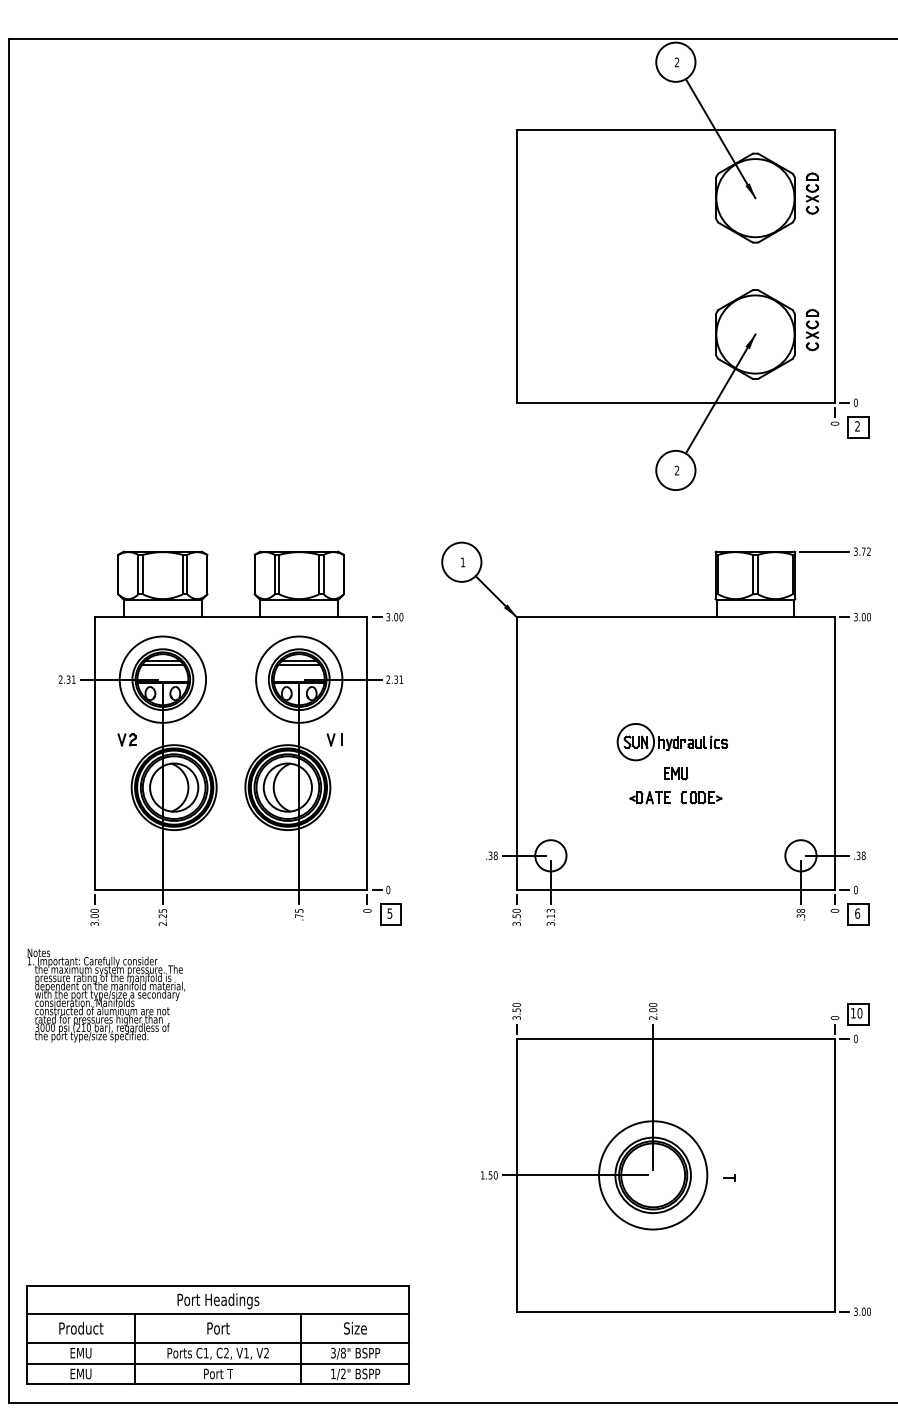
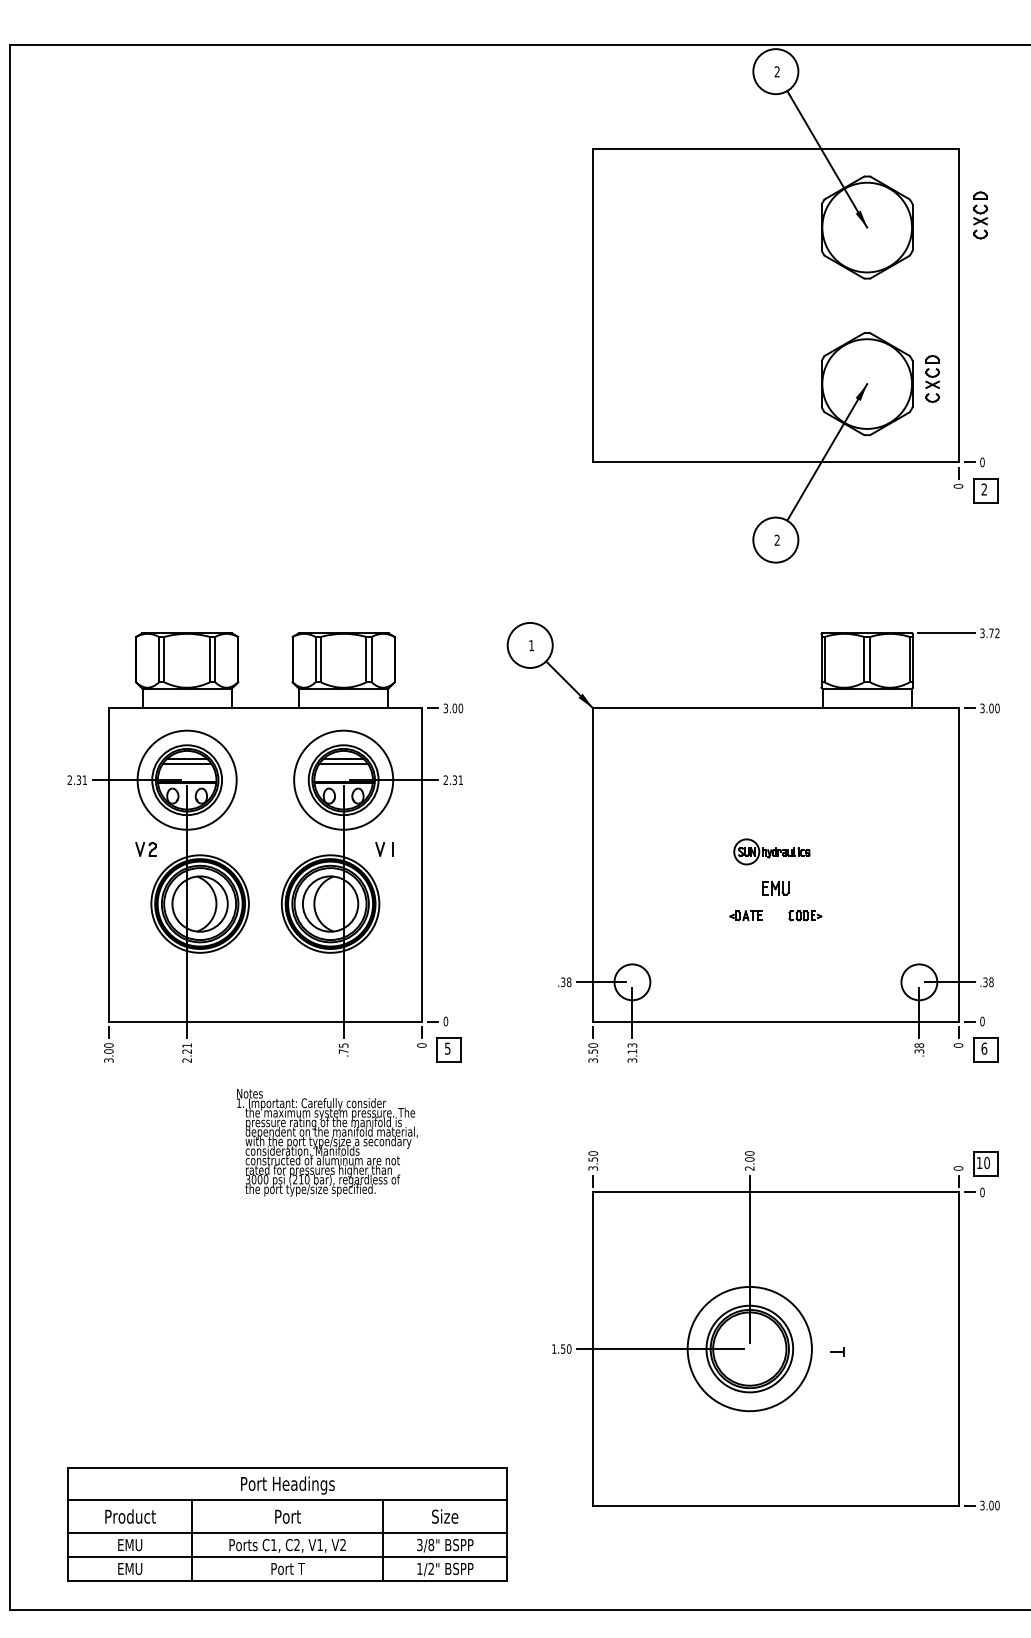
part: (812, 193) -> (980, 215), moved
part: (672, 741) -> (771, 851), size x0.6
part: (649, 797) -> (745, 915), size x0.7
part: (701, 797) -> (805, 915), size x0.7
text: (162, 910) -> (186, 1045), 2.25 -> 2.21
text: (106, 995) -> (327, 1142), moved
part: (218, 1335) -> (287, 1524), moved

